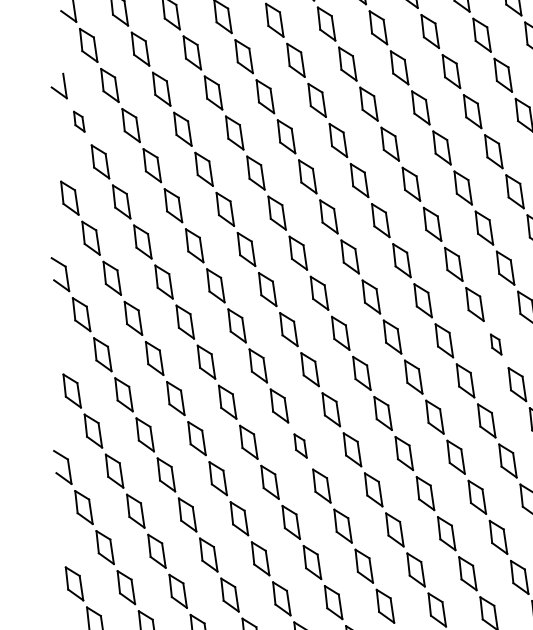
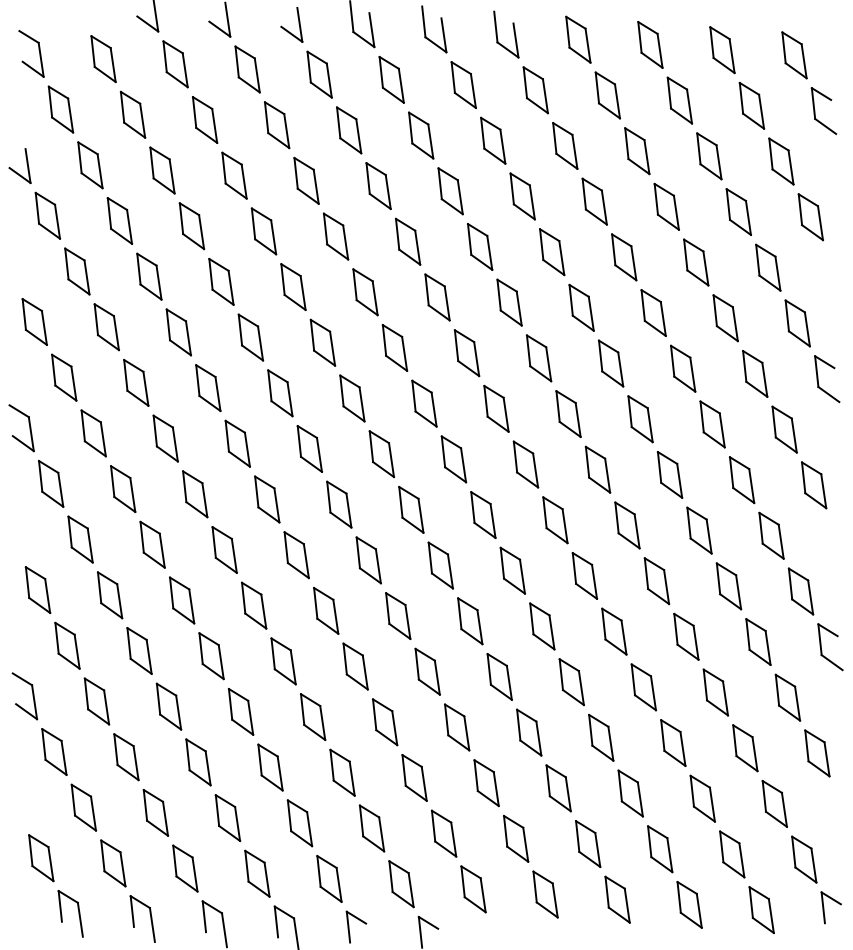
part: (79, 121) -> (47, 215), size x1.67
part: (496, 344) -> (627, 525), size x1.67
part: (300, 446) -> (355, 666), size x1.43

